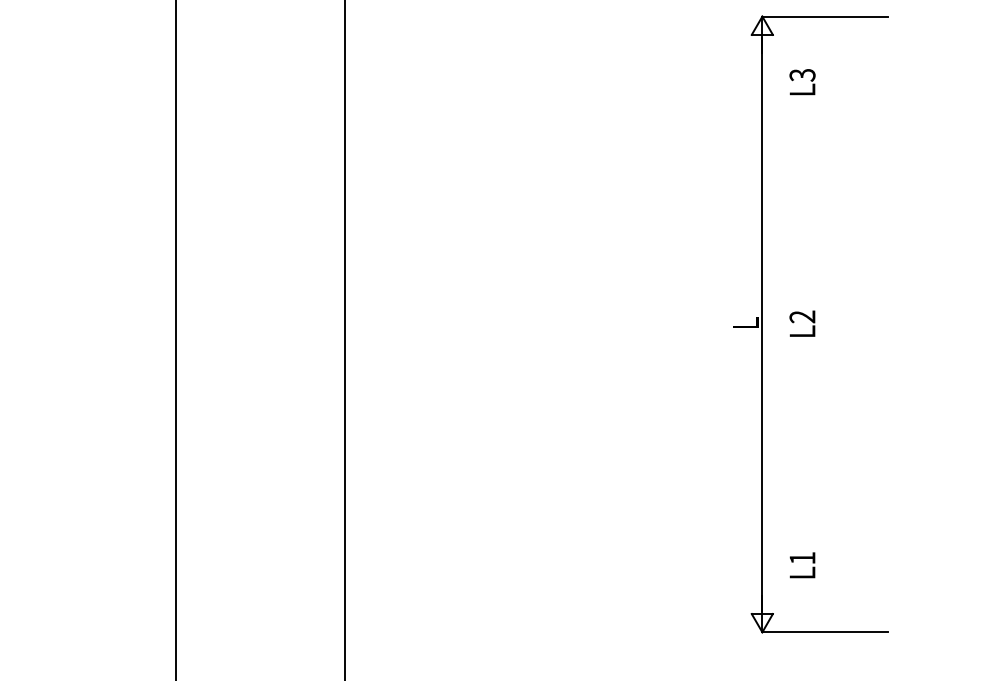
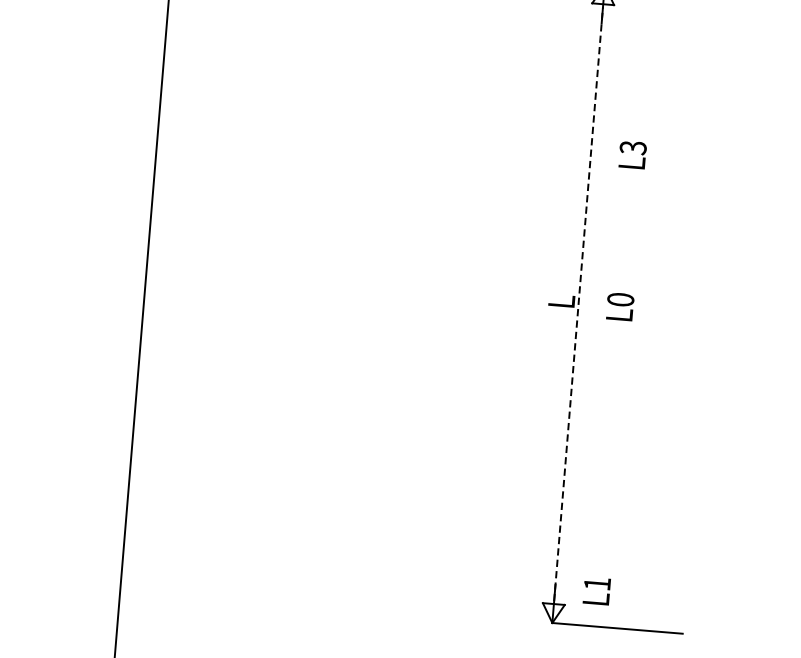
text: (802, 82) -> (632, 155), moved
text: (802, 316) -> (620, 299), L2 -> L0
line: (762, 324) -> (578, 304), solid -> dashed
text: (802, 565) -> (596, 591), moved

